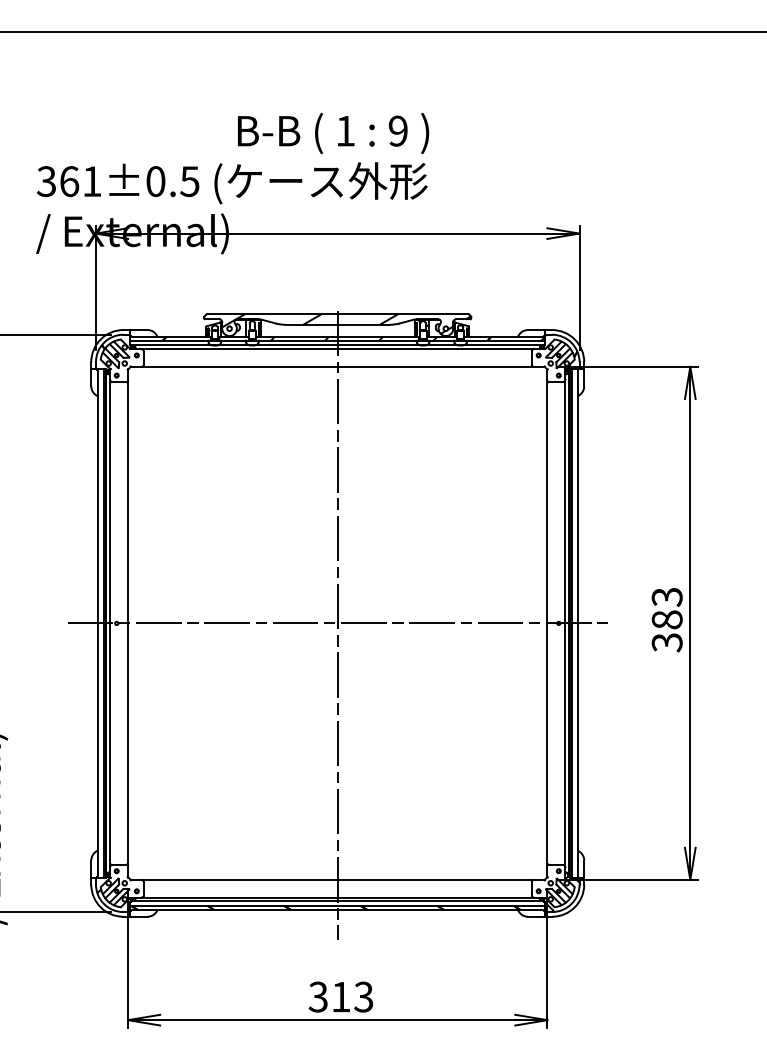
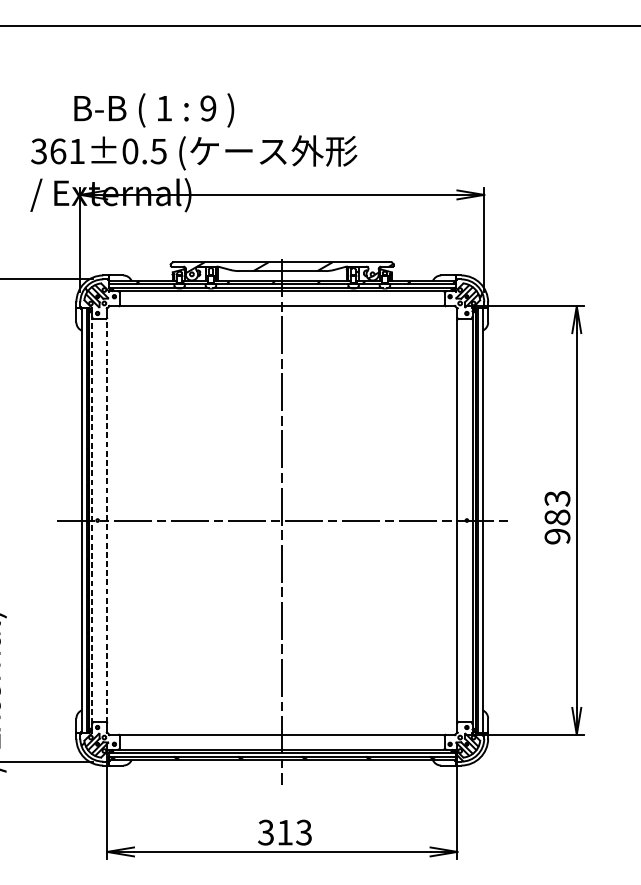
text: (333, 133) -> (154, 110), moved
line: (110, 623) -> (92, 520), solid -> dashed
line: (128, 623) -> (107, 520), solid -> dashed
text: (666, 642) -> (556, 536), 383 -> 983

